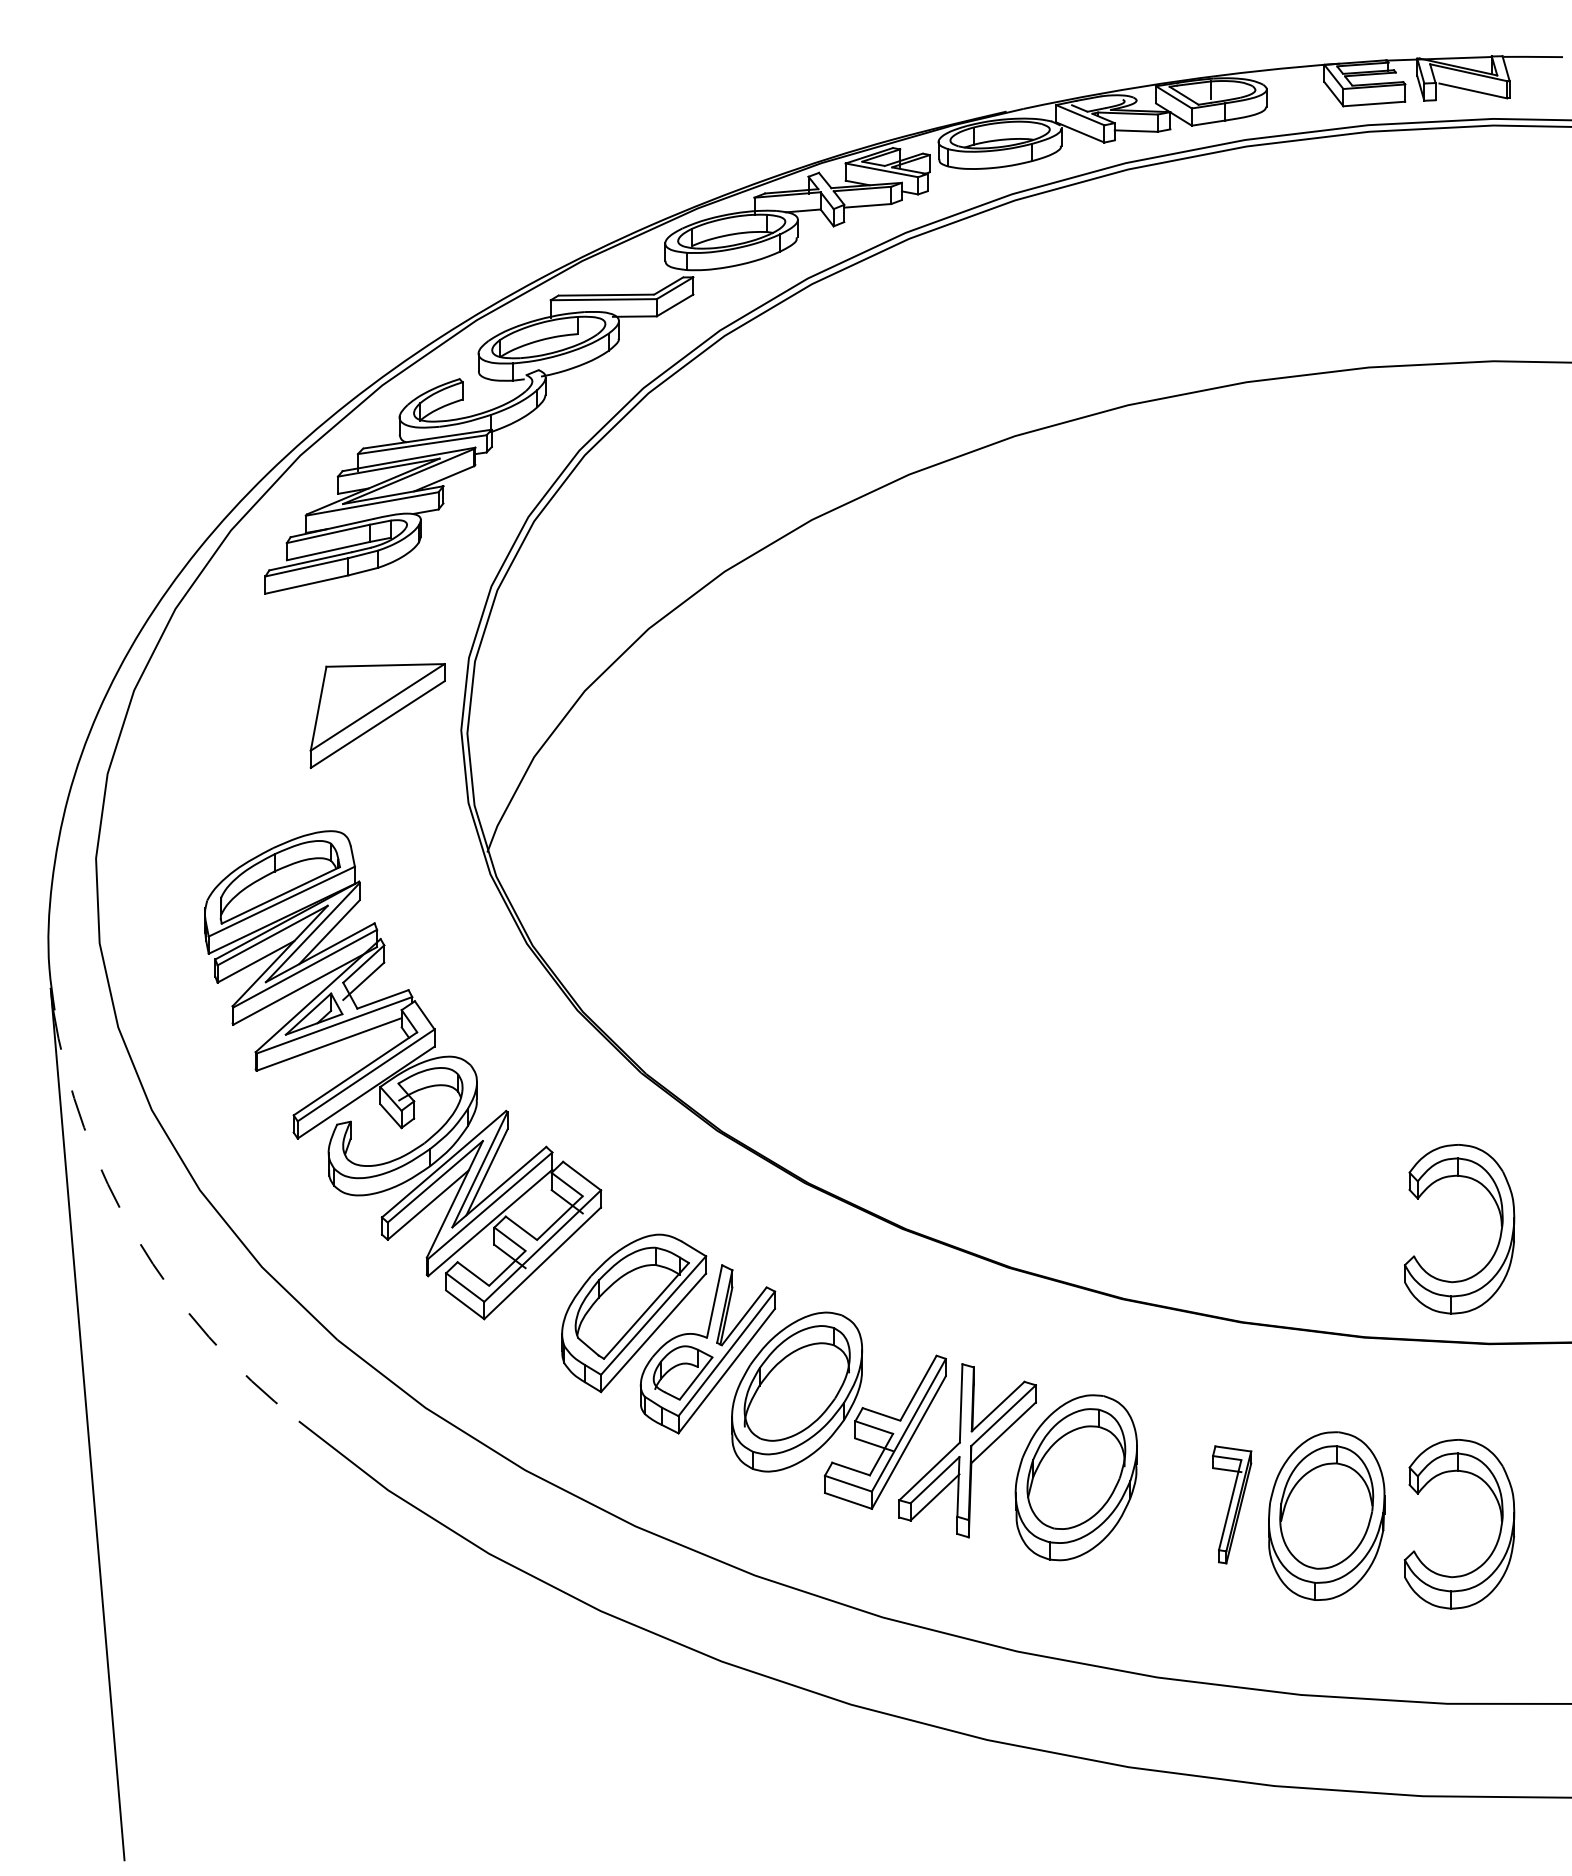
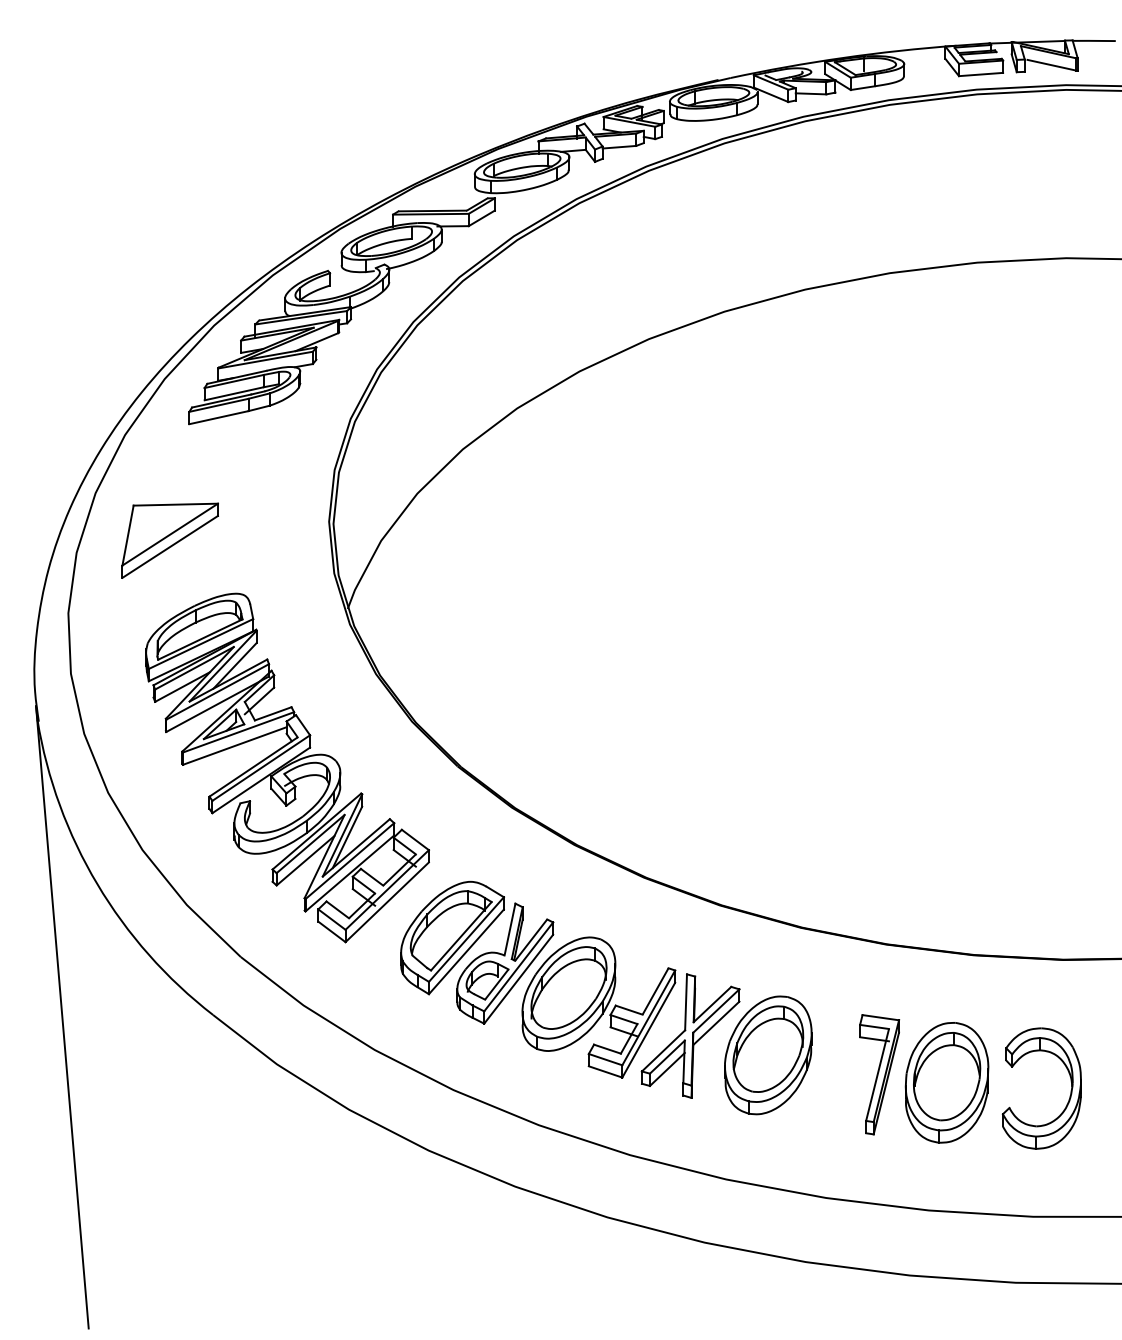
part: (377, 715) -> (170, 540), moved
part: (1499, 1235) -> (1070, 882), removed
arc: (136, 1238) -> (97, 884), dashed -> solid
part: (1231, 1504) -> (879, 1074), size x1.43

